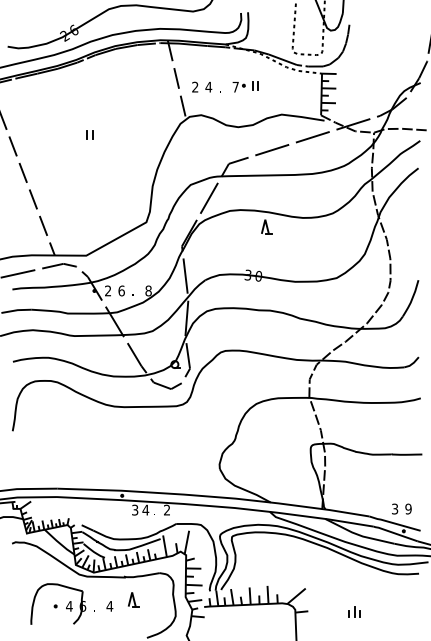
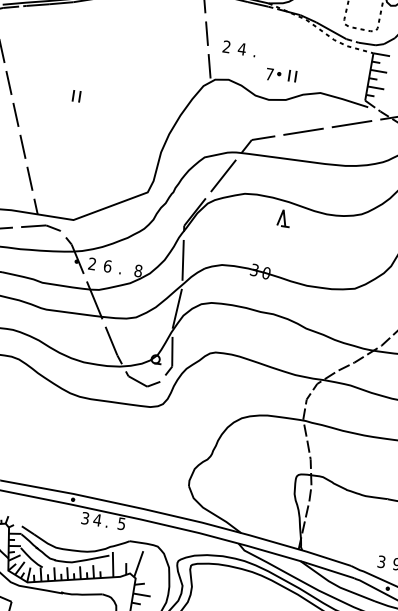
part: (245, 86) -> (280, 75), moved
part: (89, 134) -> (76, 95), moved
text: (167, 509) -> (122, 523), 2 -> 5

